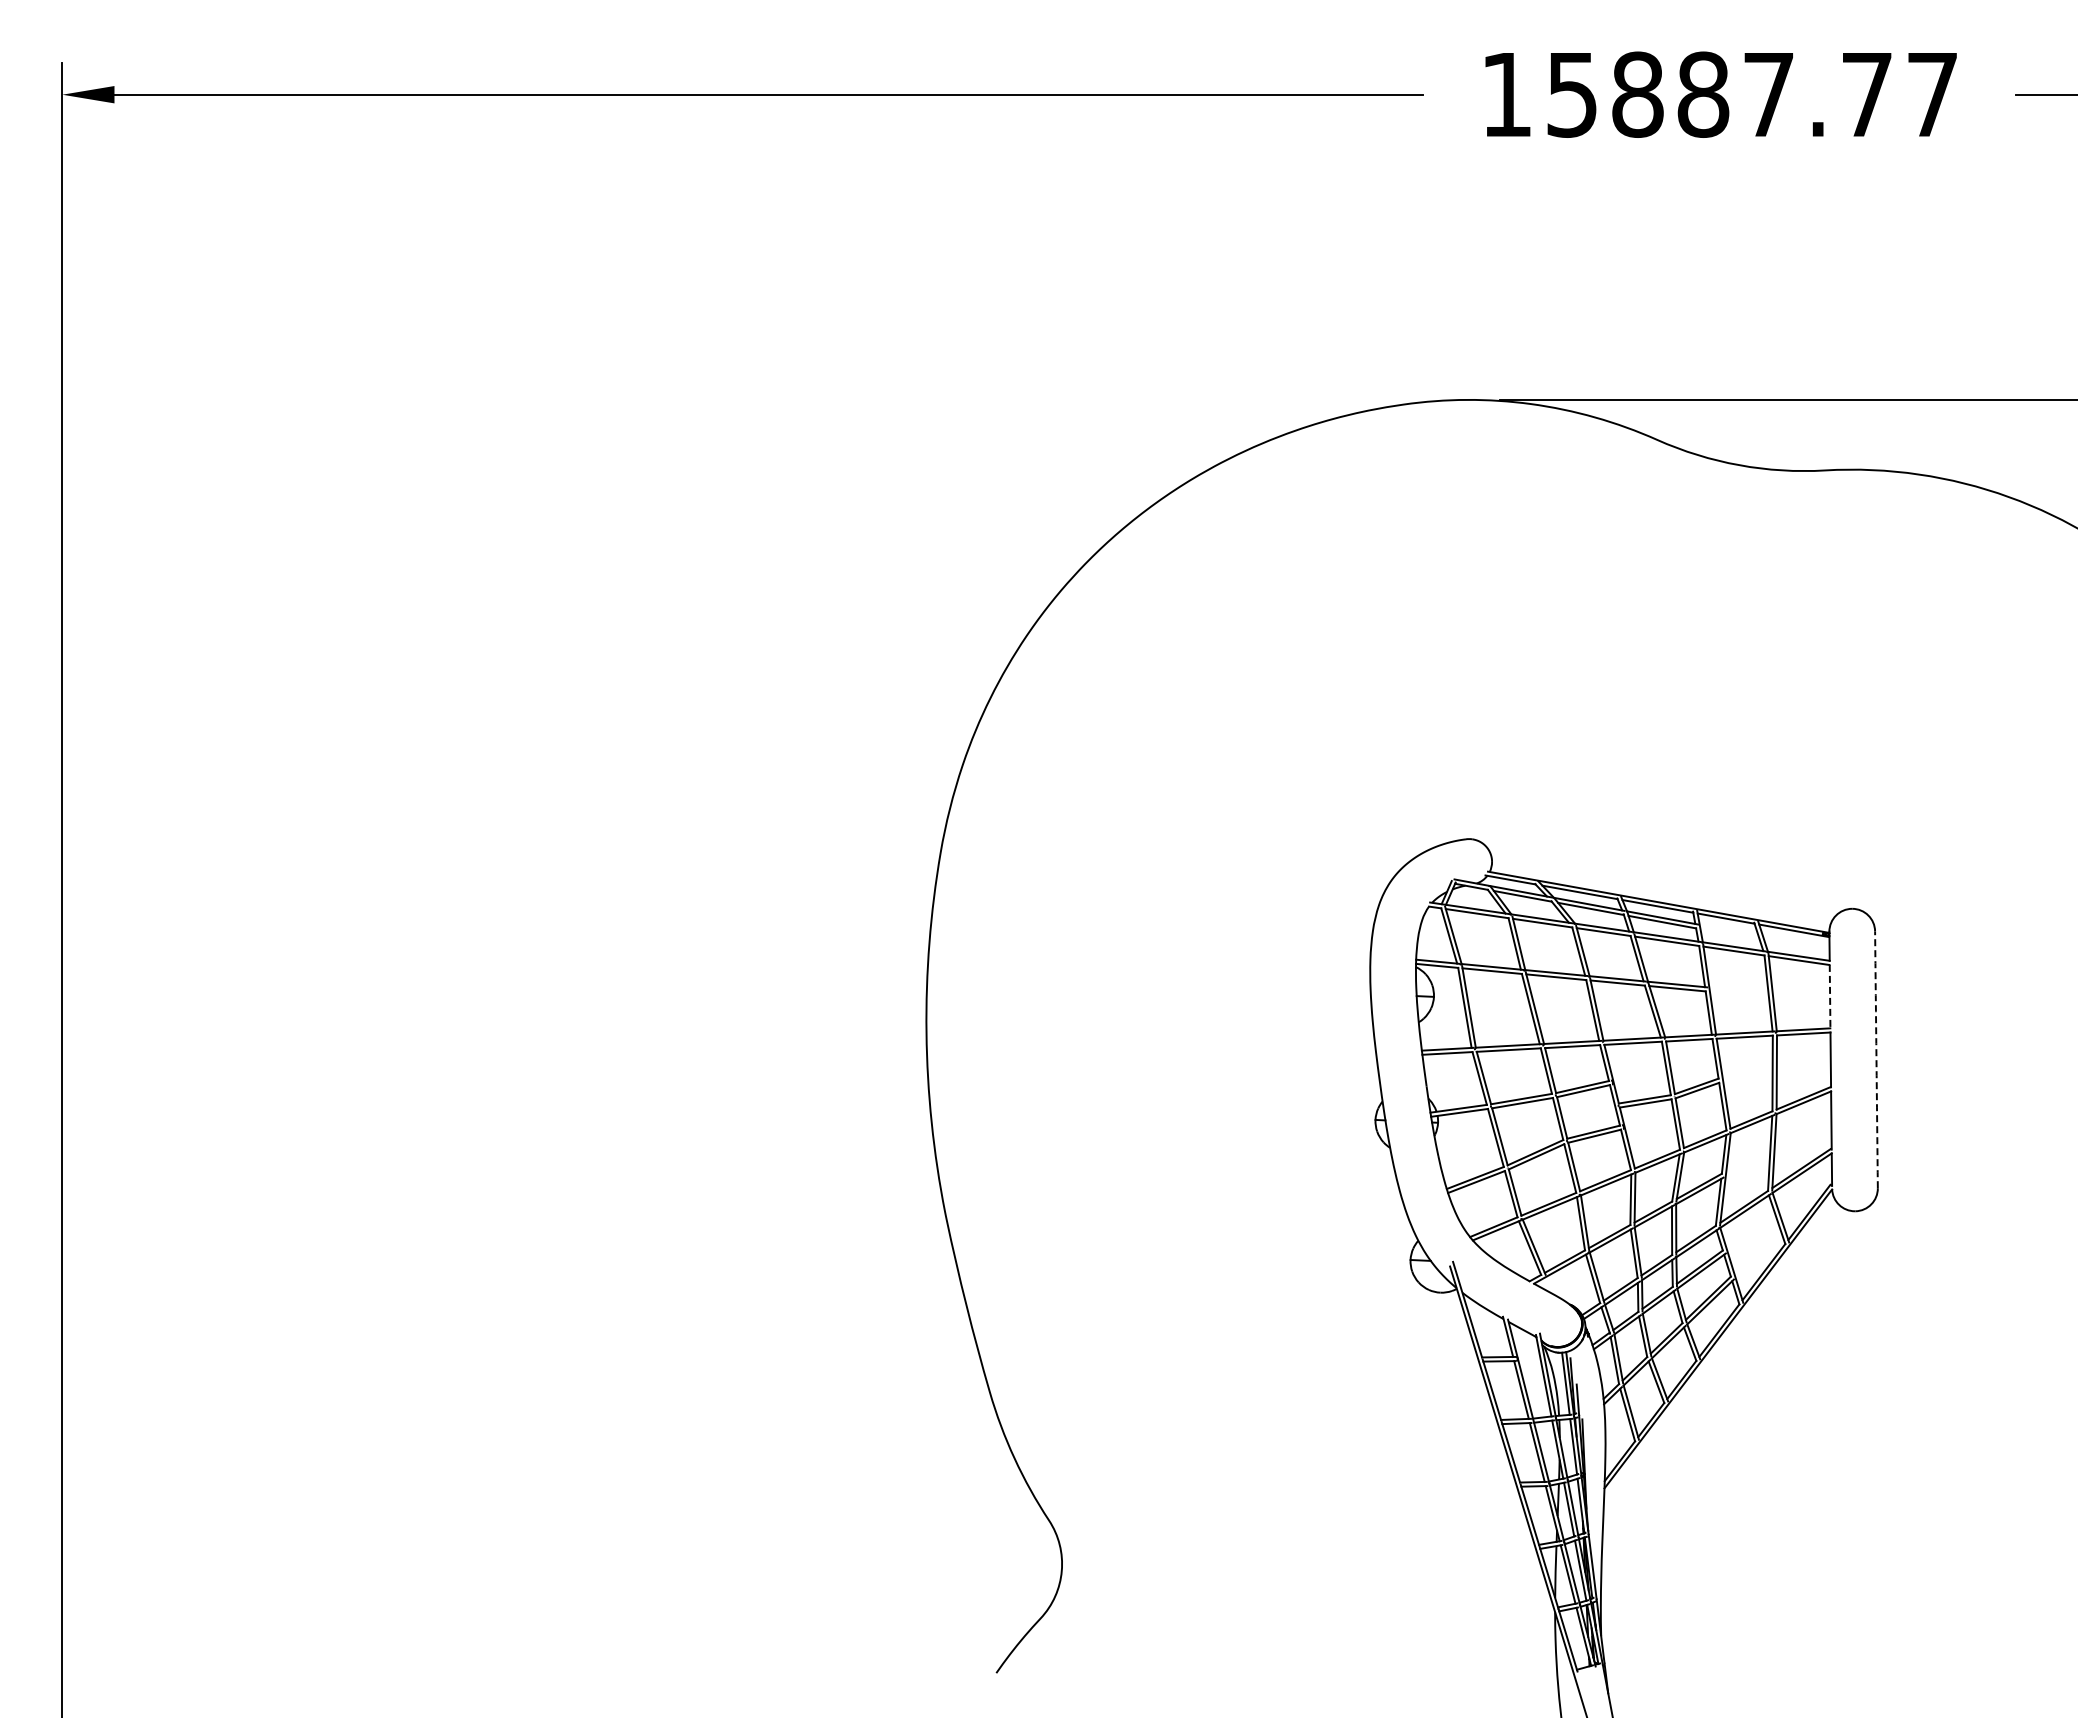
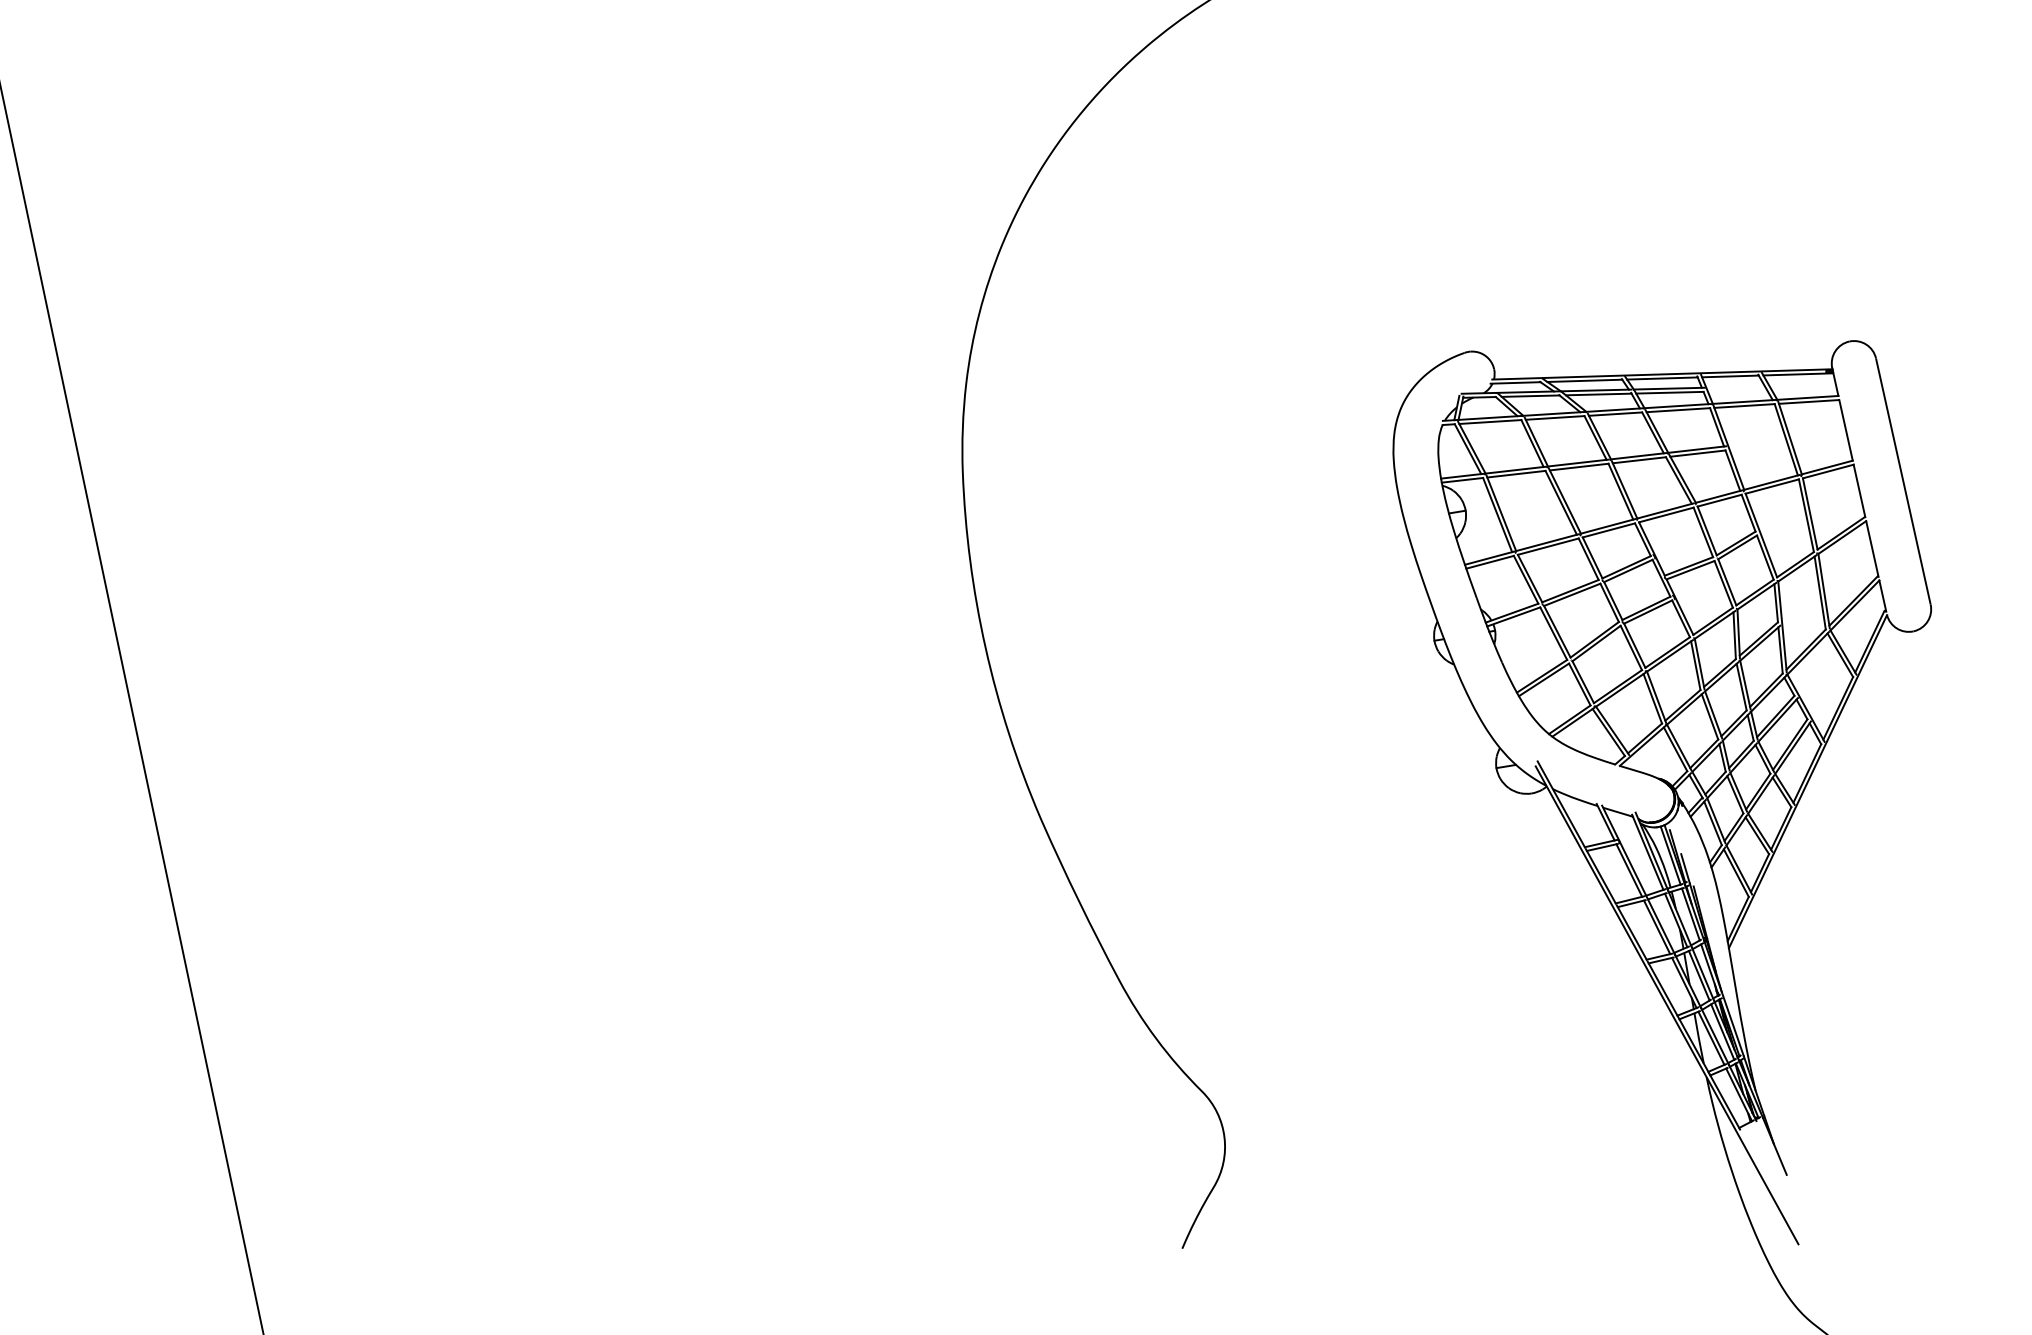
line: (1830, 996) -> (1846, 430), dashed -> solid
arc: (1876, 1059) -> (1903, 481), dashed -> solid

